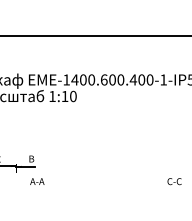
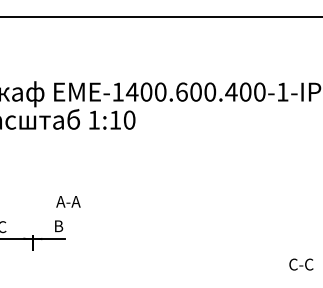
text: (37, 181) -> (68, 201), moved

